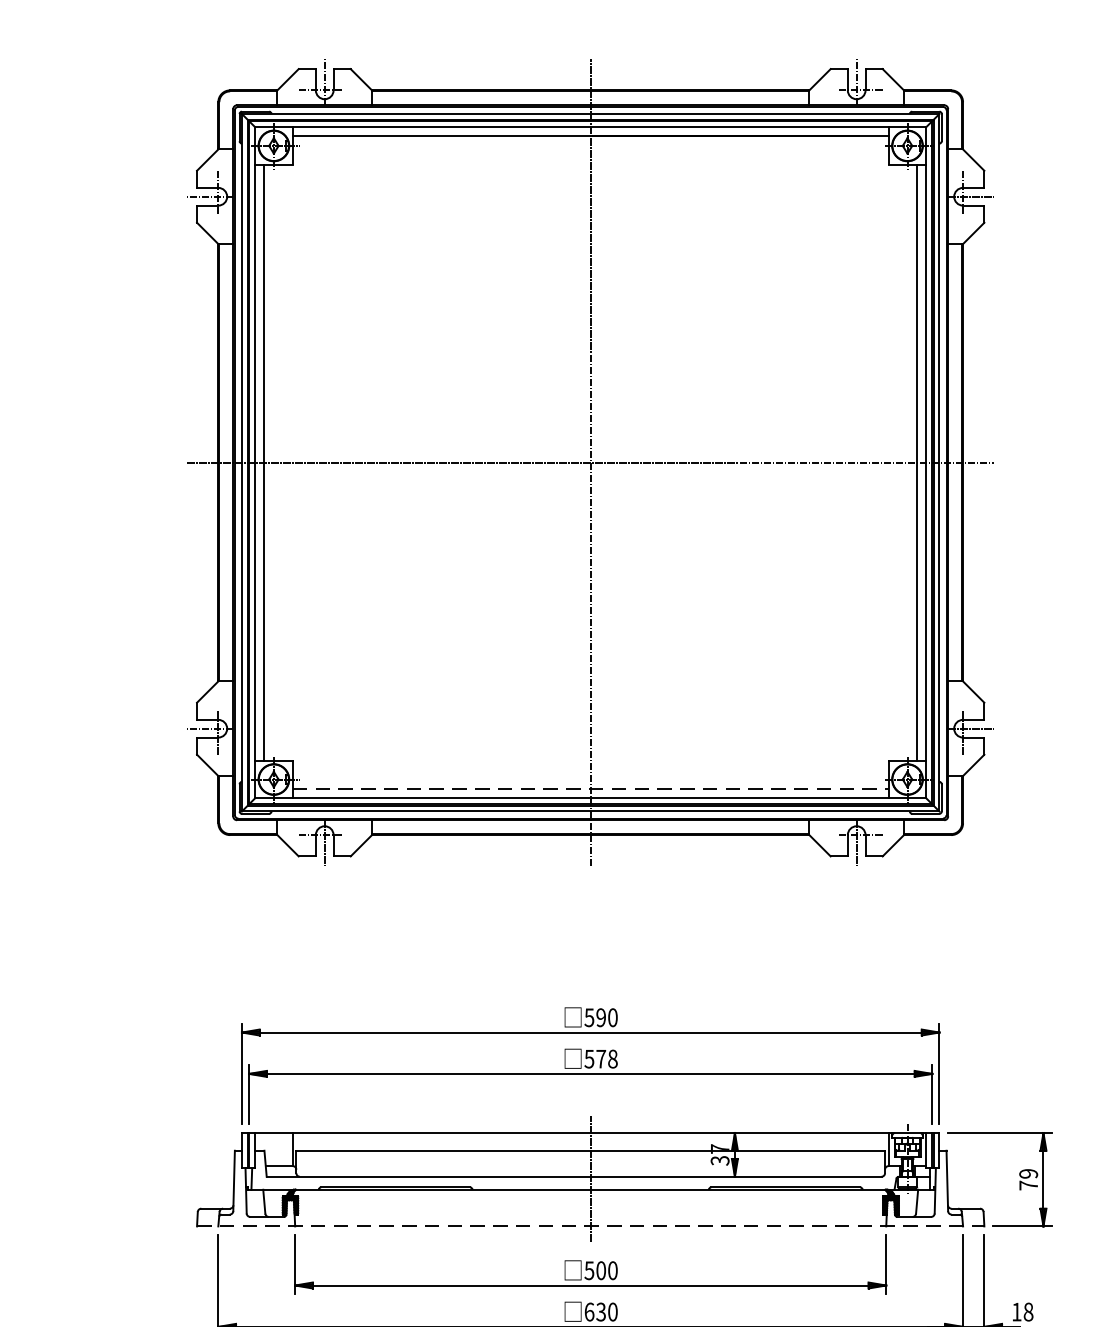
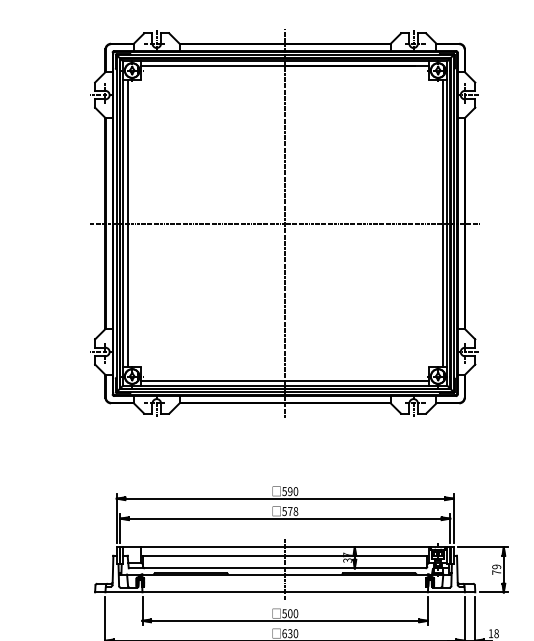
line: (591, 789) -> (285, 381), dashed -> solid
line: (591, 1226) -> (285, 592), dashed -> solid

